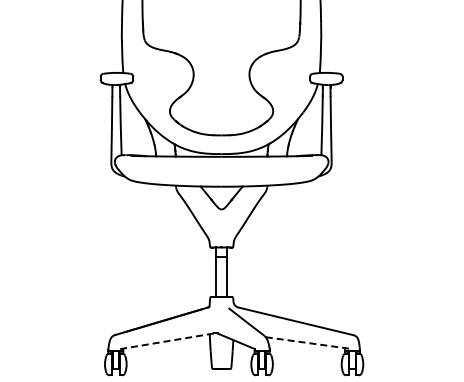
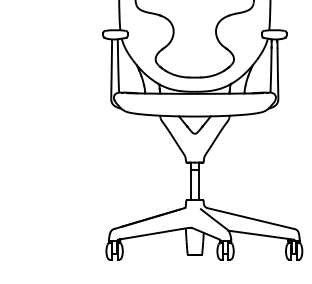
line: (166, 341) -> (153, 233), dashed -> solid
line: (309, 343) -> (261, 235), dashed -> solid

